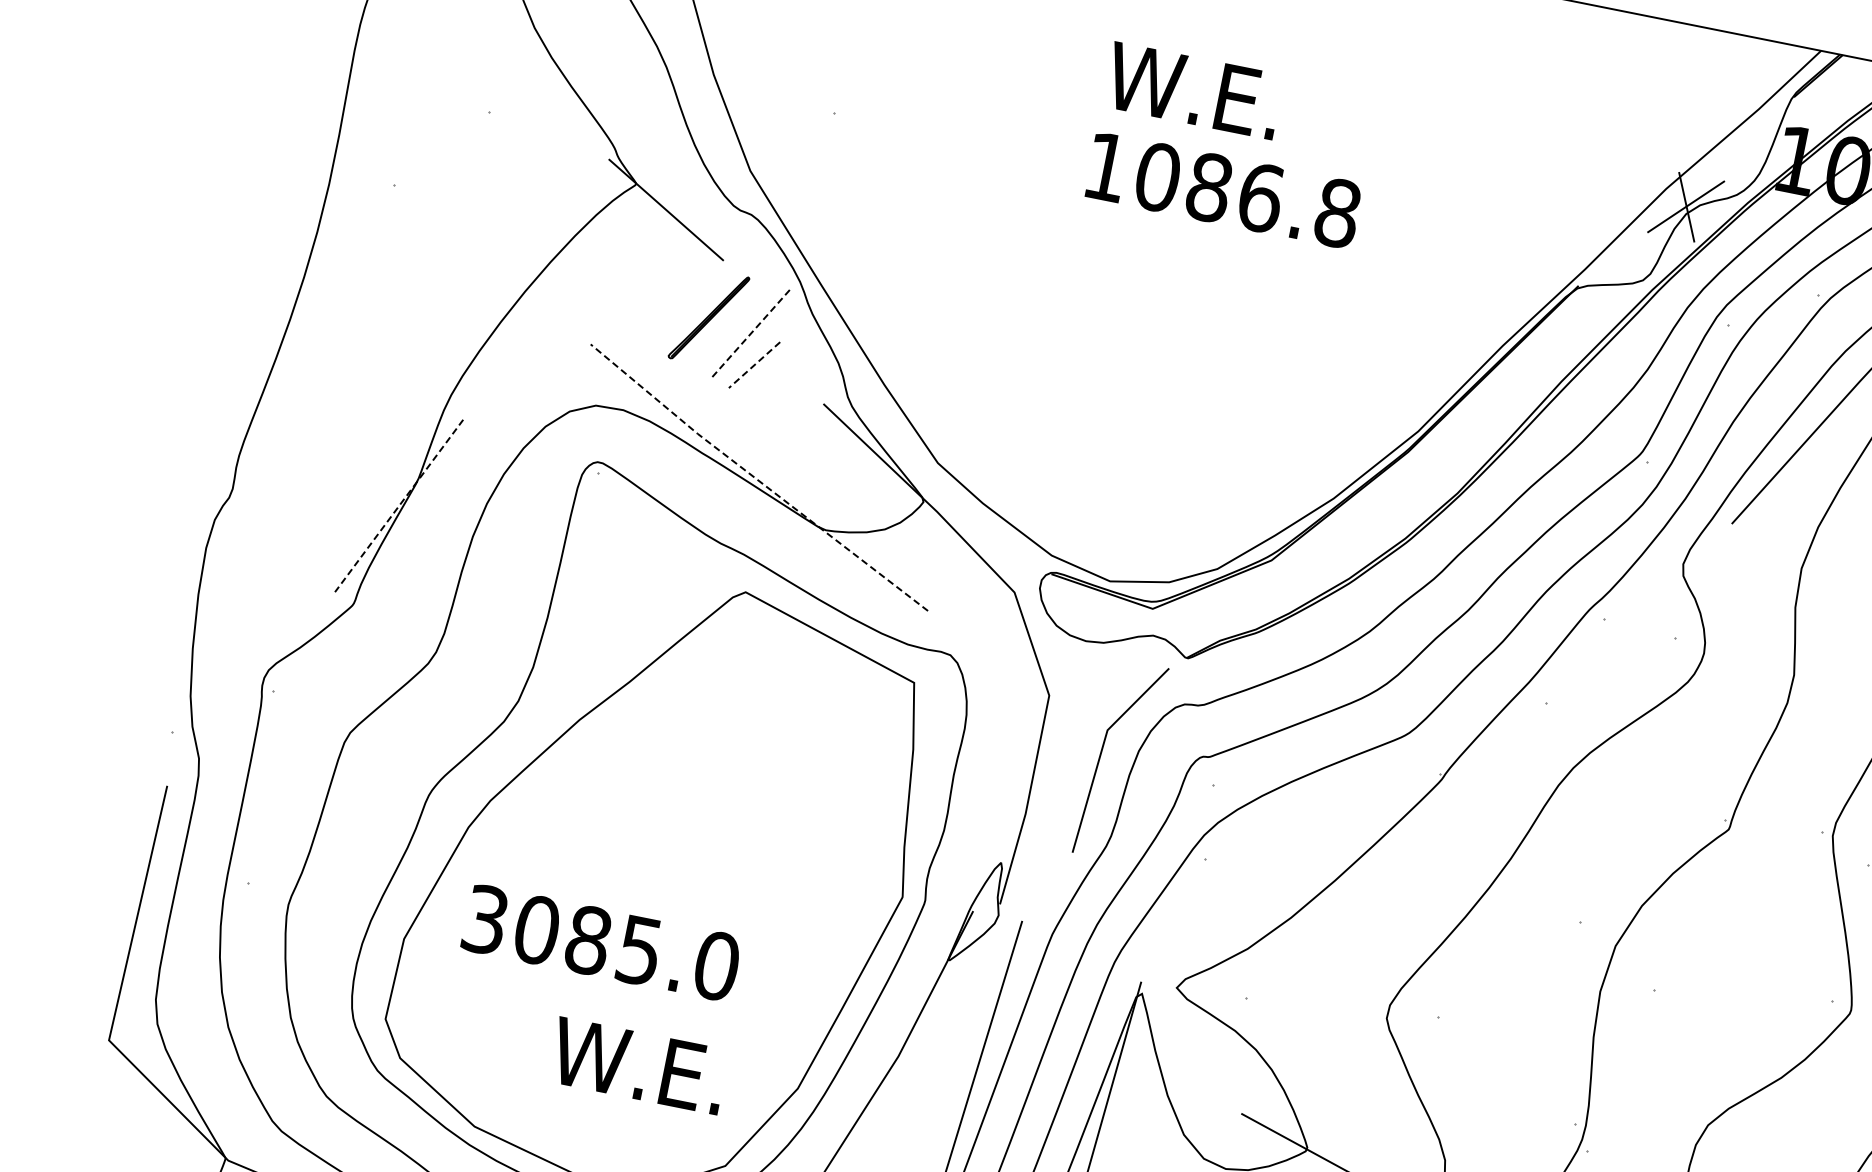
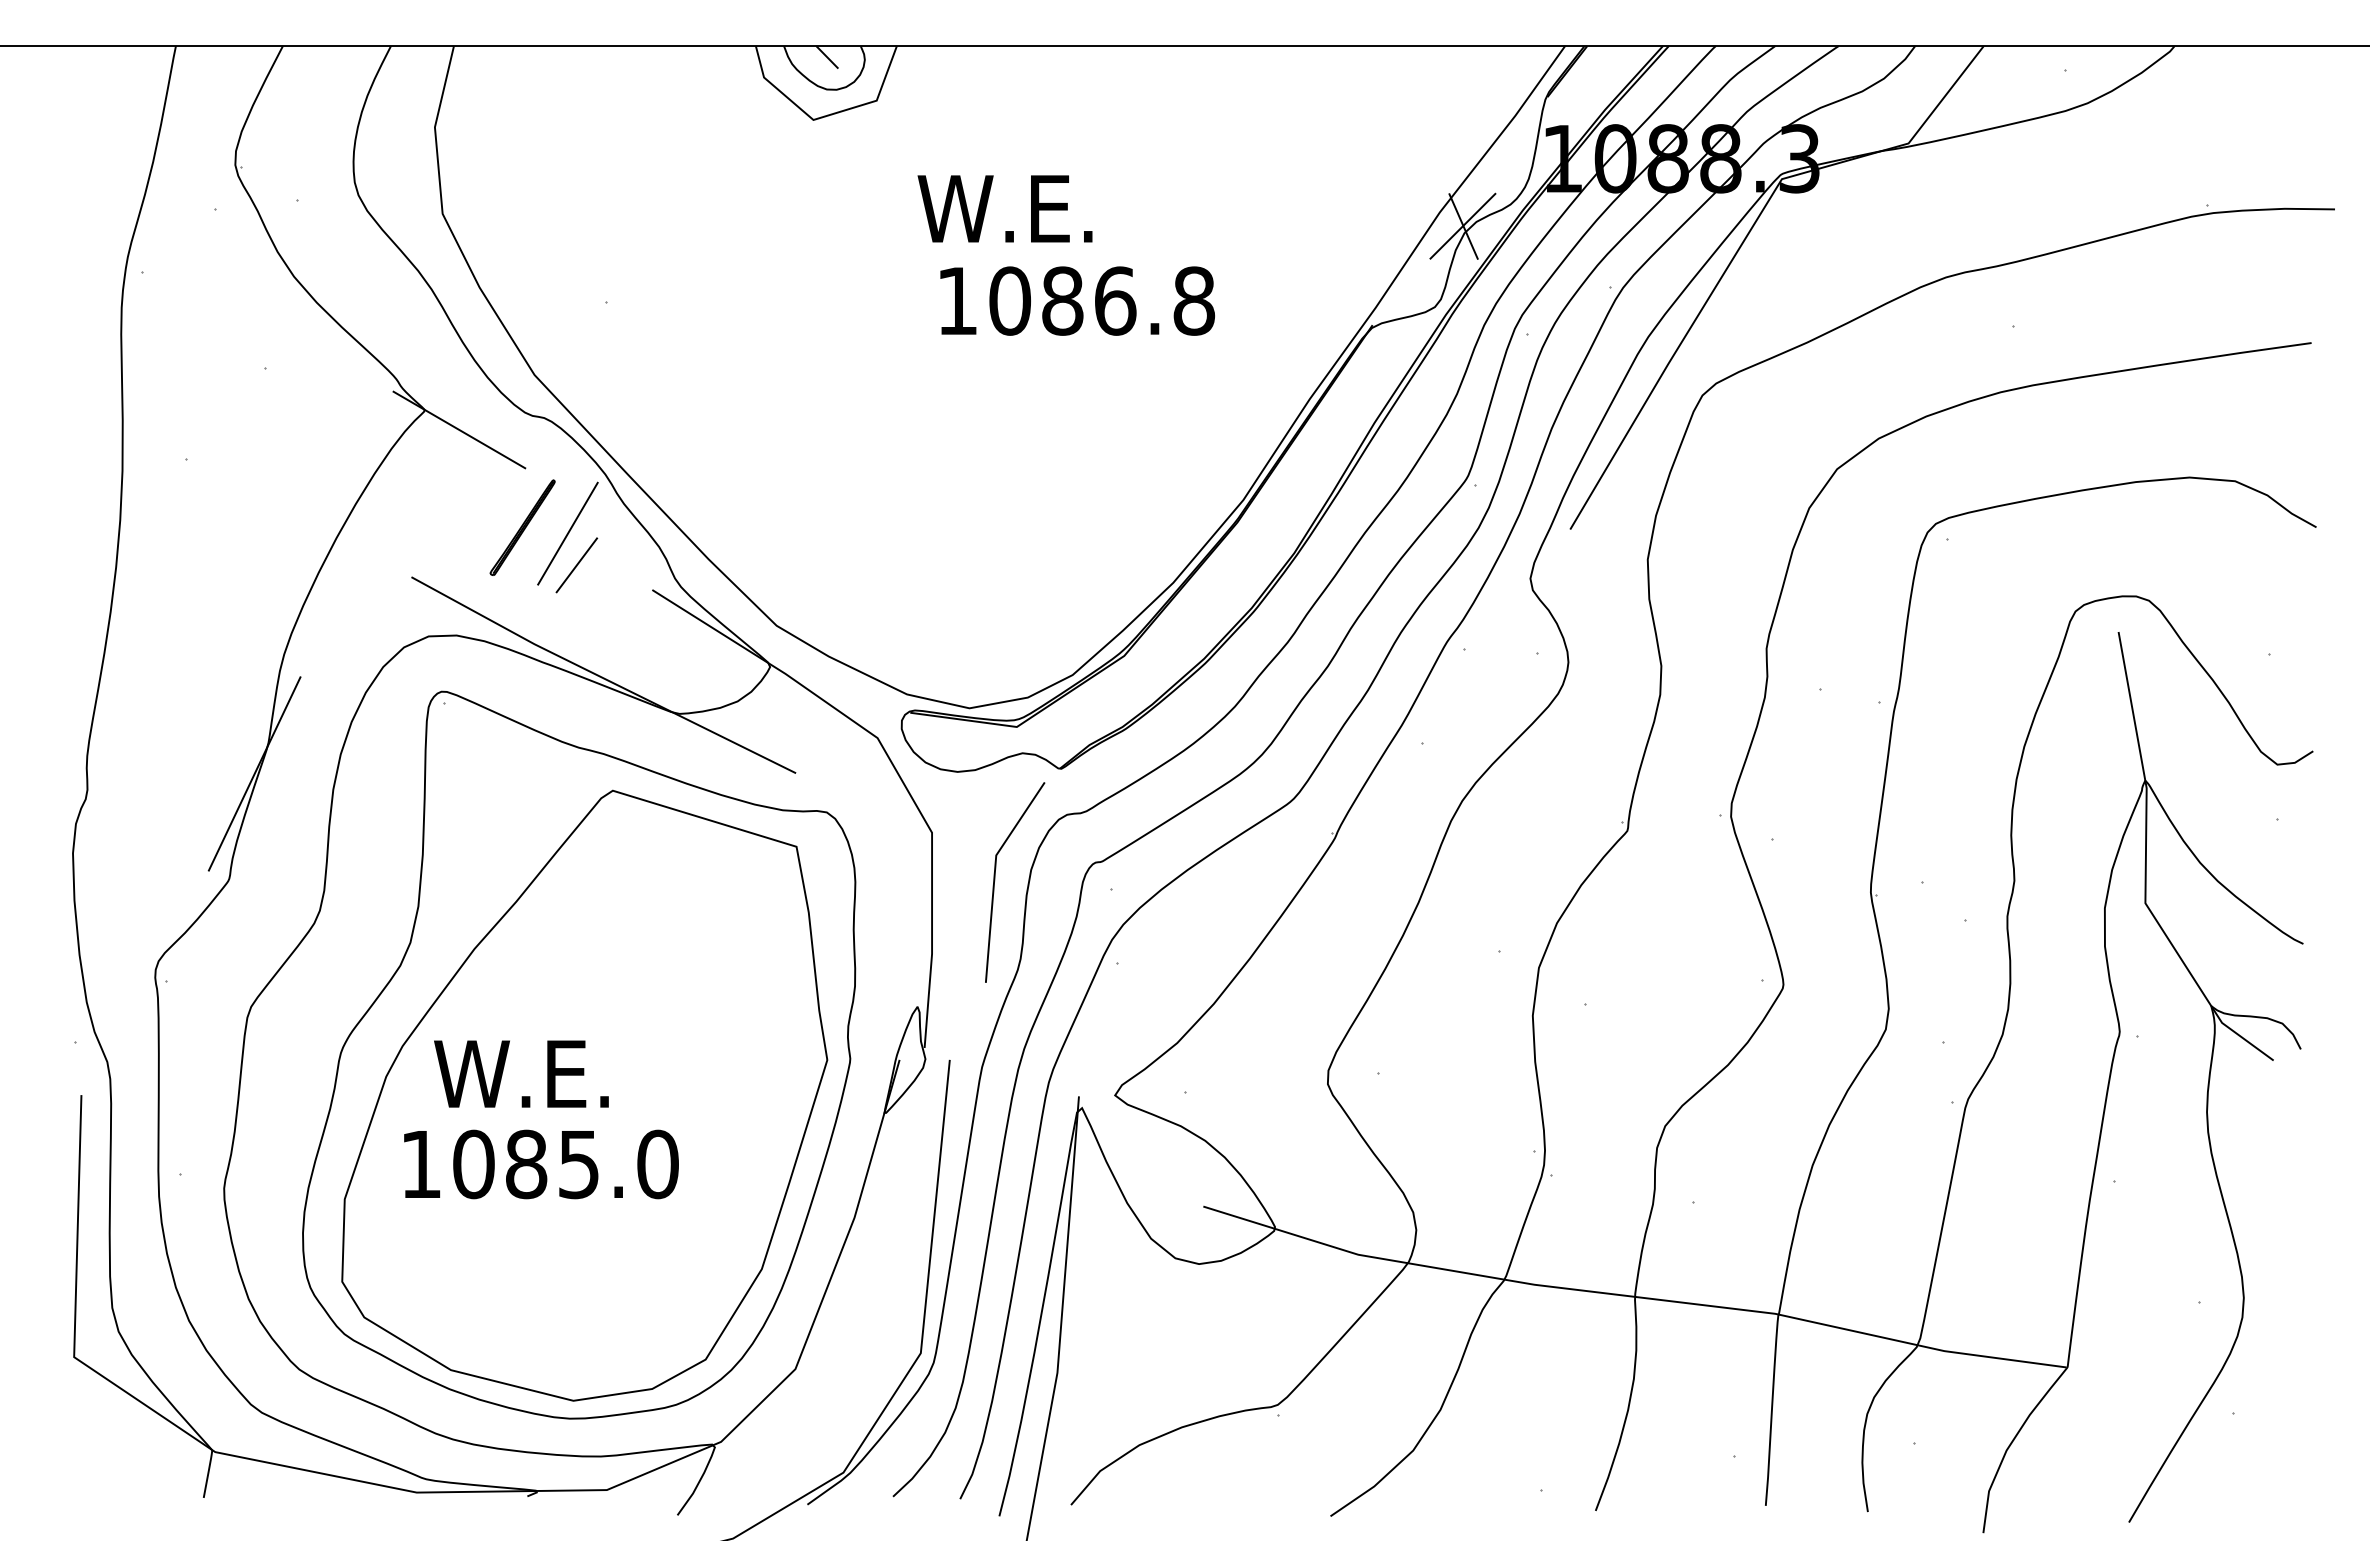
text: (1193, 90) -> (1004, 208), moved
text: (1223, 189) -> (1077, 300), moved
line: (751, 332) -> (567, 533), dashed -> solid
line: (754, 365) -> (576, 565), dashed -> solid
line: (756, 479) -> (601, 677), dashed -> solid
line: (399, 505) -> (254, 773), dashed -> solid
text: (484, 919) -> (420, 1164), 3085.0 -> 1085.0
text: (638, 1065) -> (521, 1073), moved

